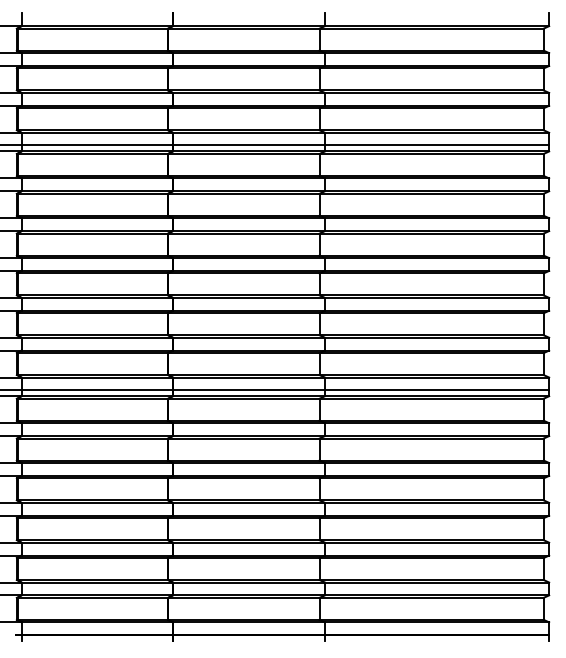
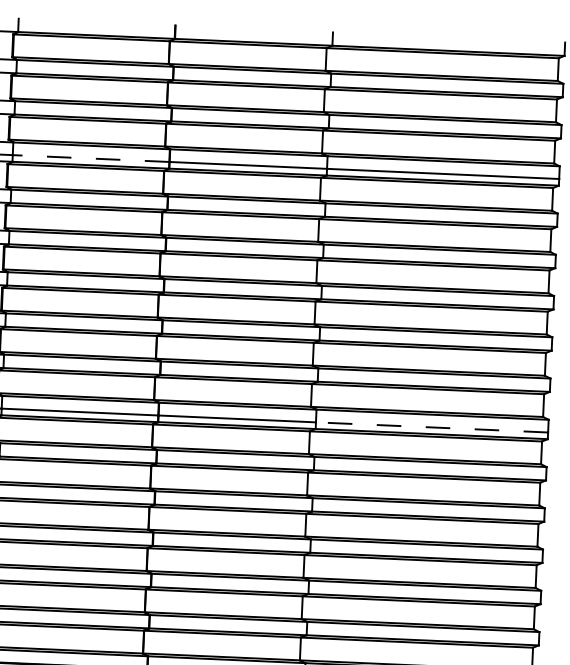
line: (97, 145) -> (91, 159), solid -> dashed
line: (436, 389) -> (431, 427), solid -> dashed

